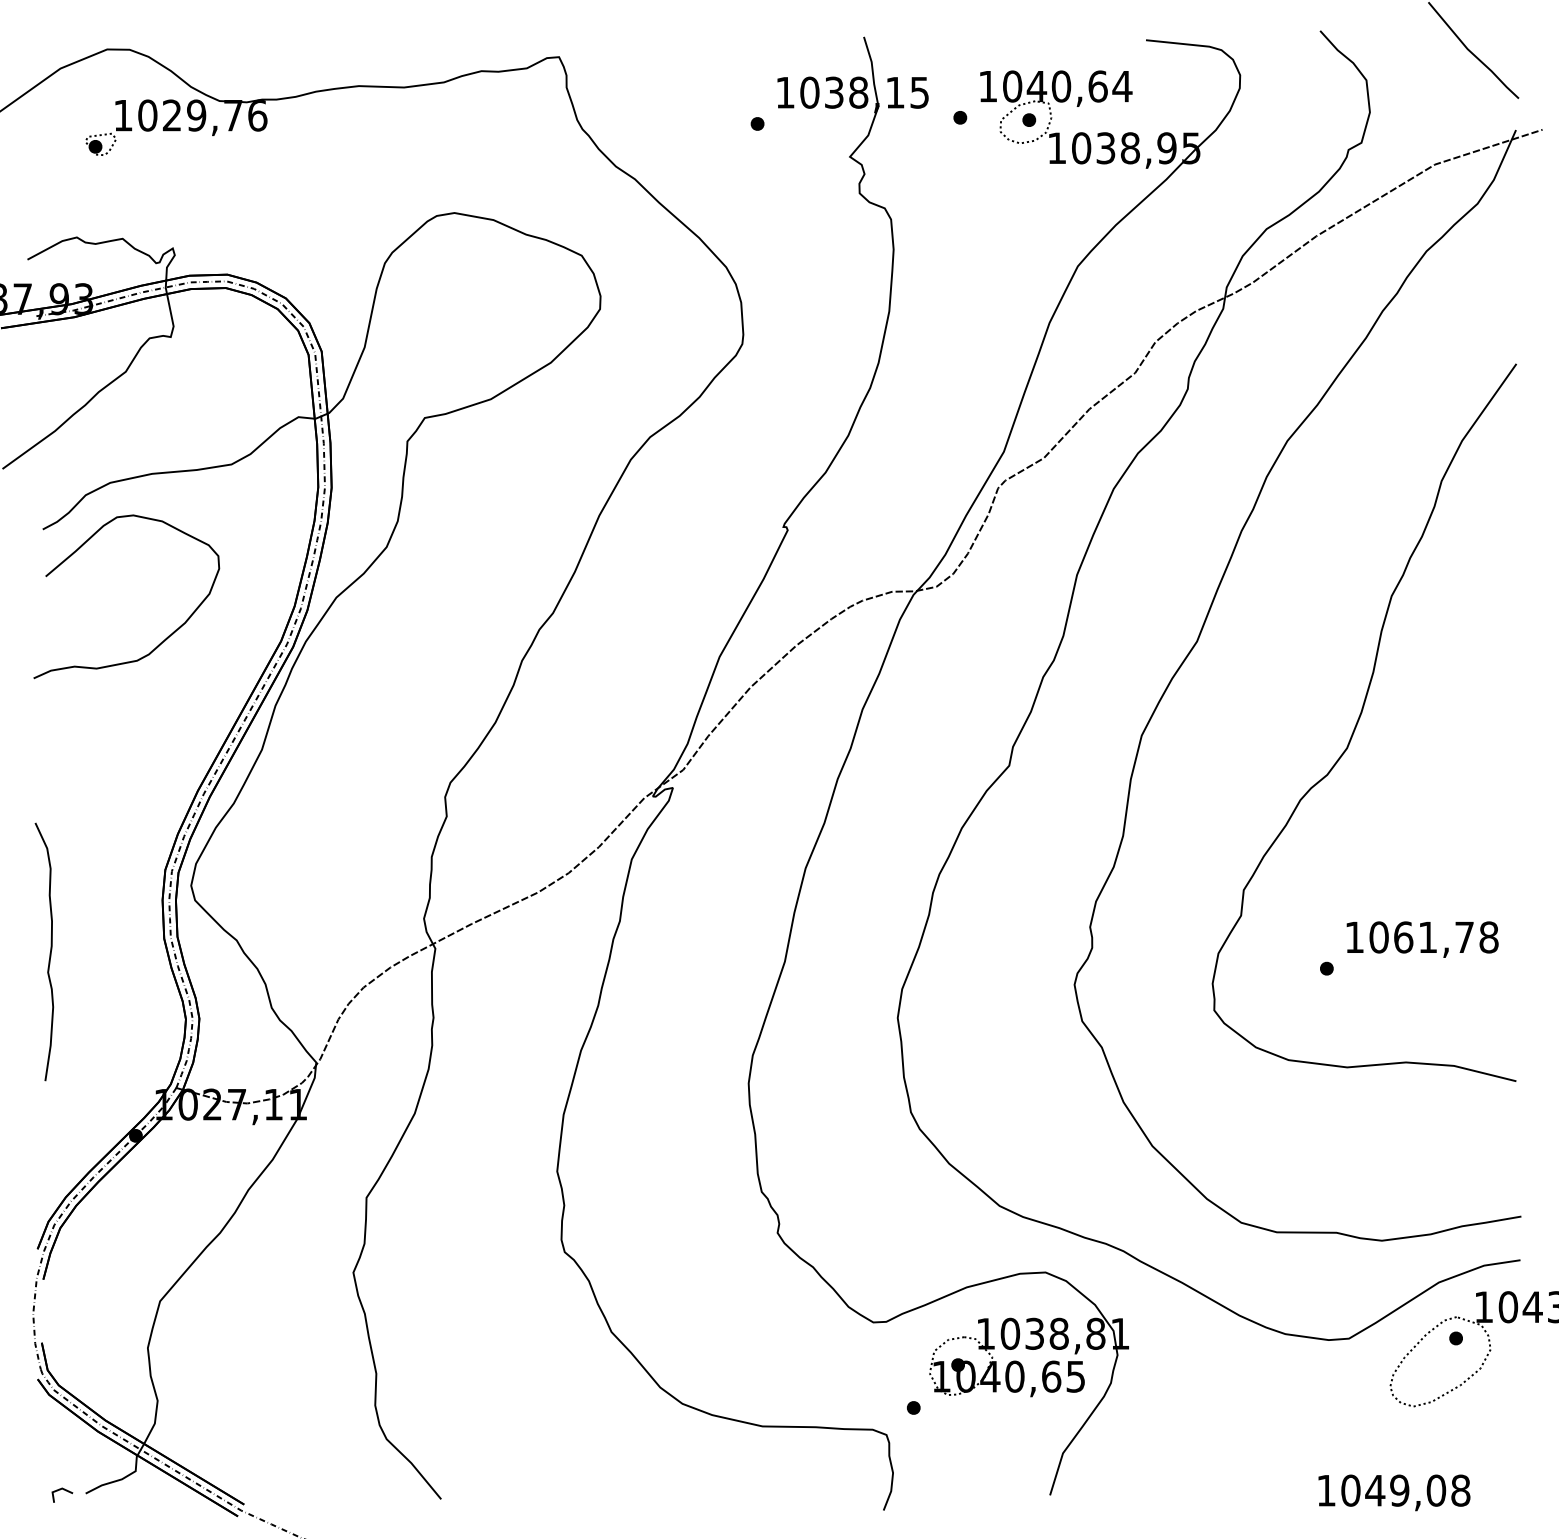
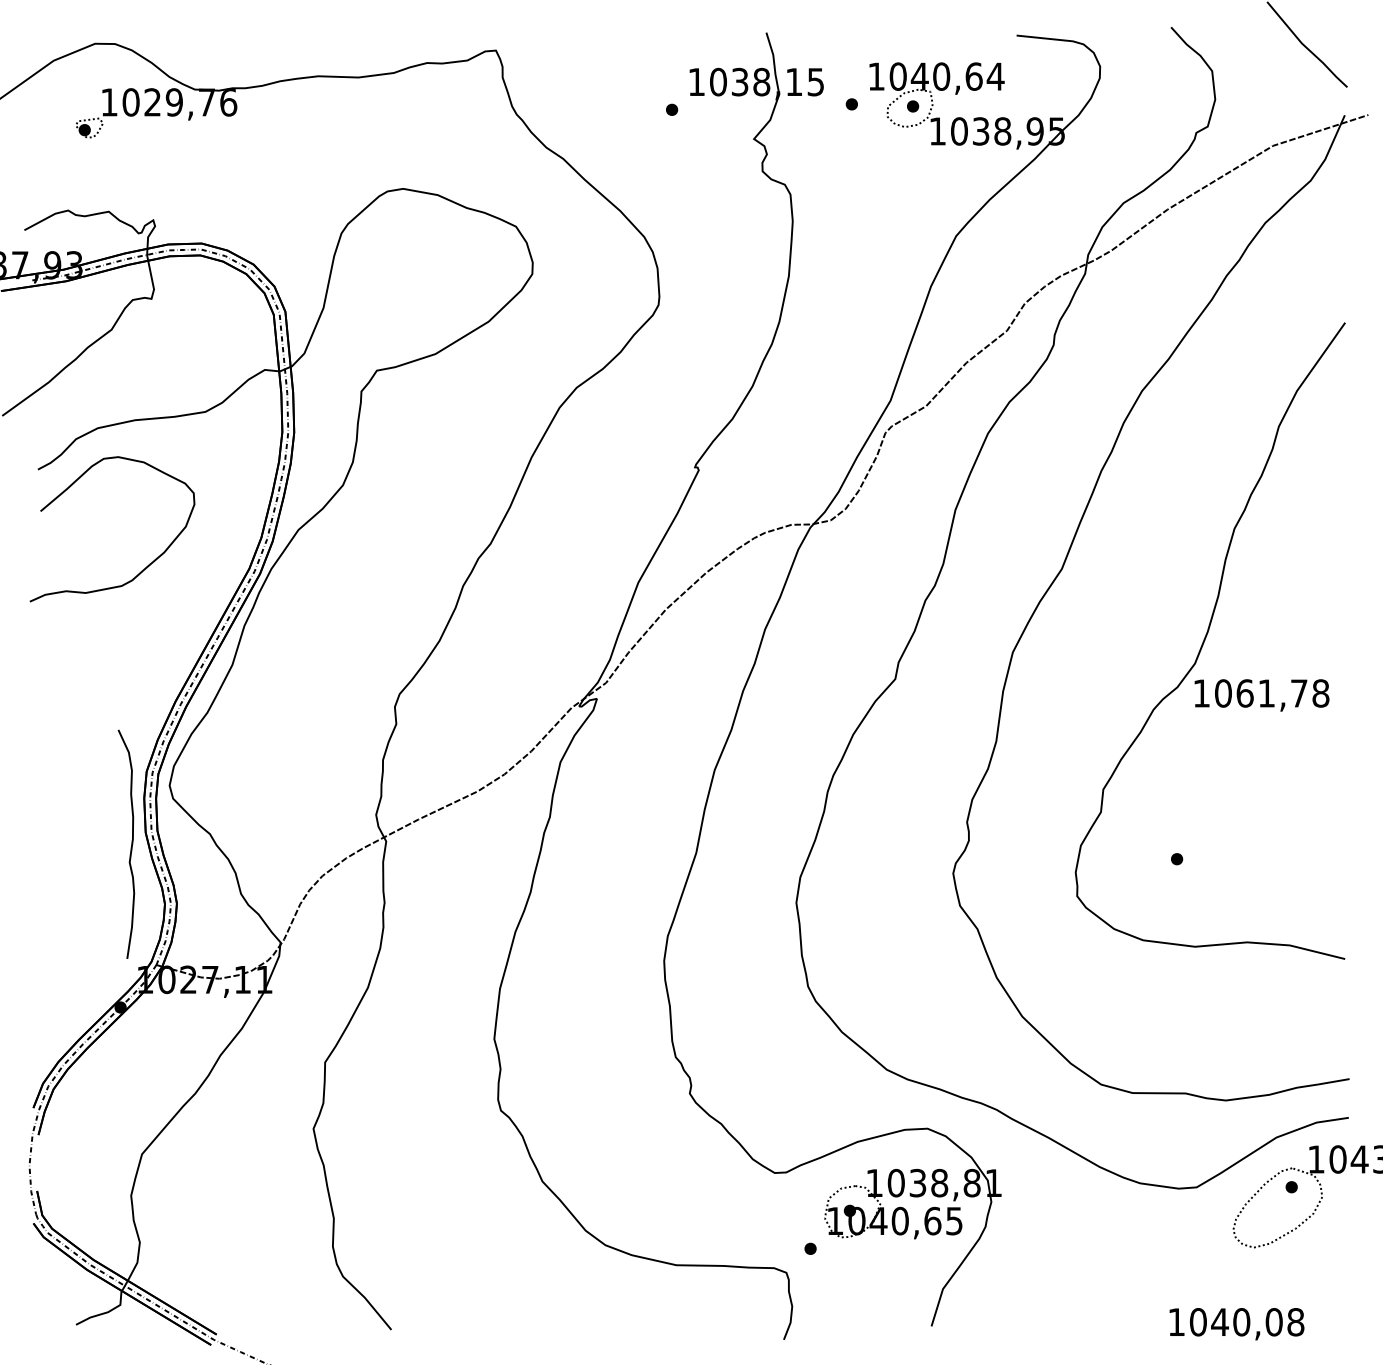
text: (1422, 939) -> (1261, 695), moved
curve: (50, 950) -> (131, 843), moved
line: (59, 1490) -> (52, 1322), removed
text: (1399, 1490) -> (1241, 1322), 1049,08 -> 1040,08

